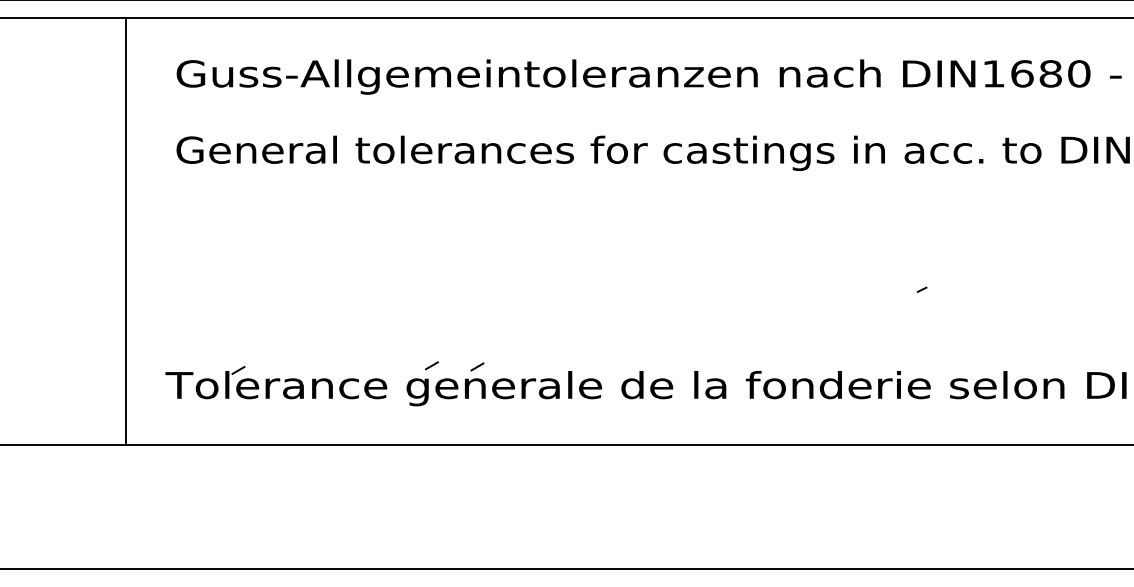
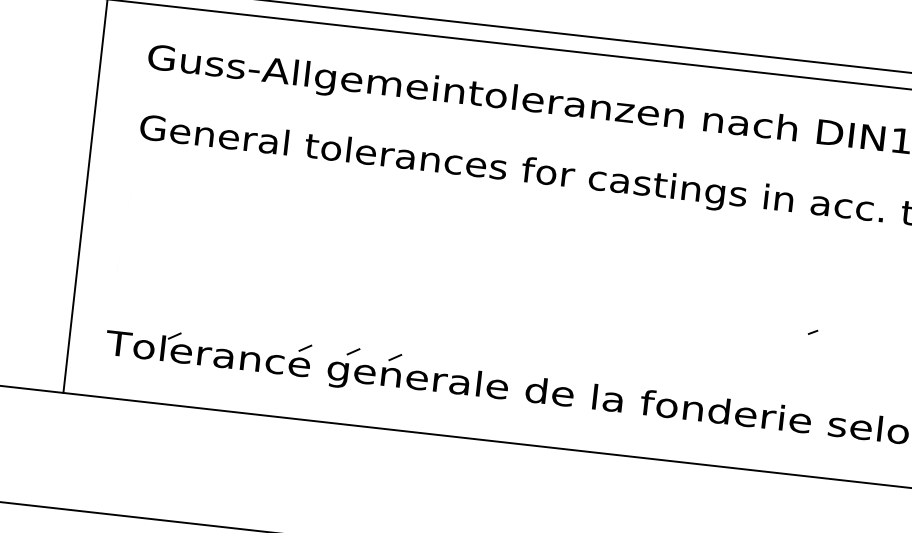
line: (379, 367) -> (305, 347), added

